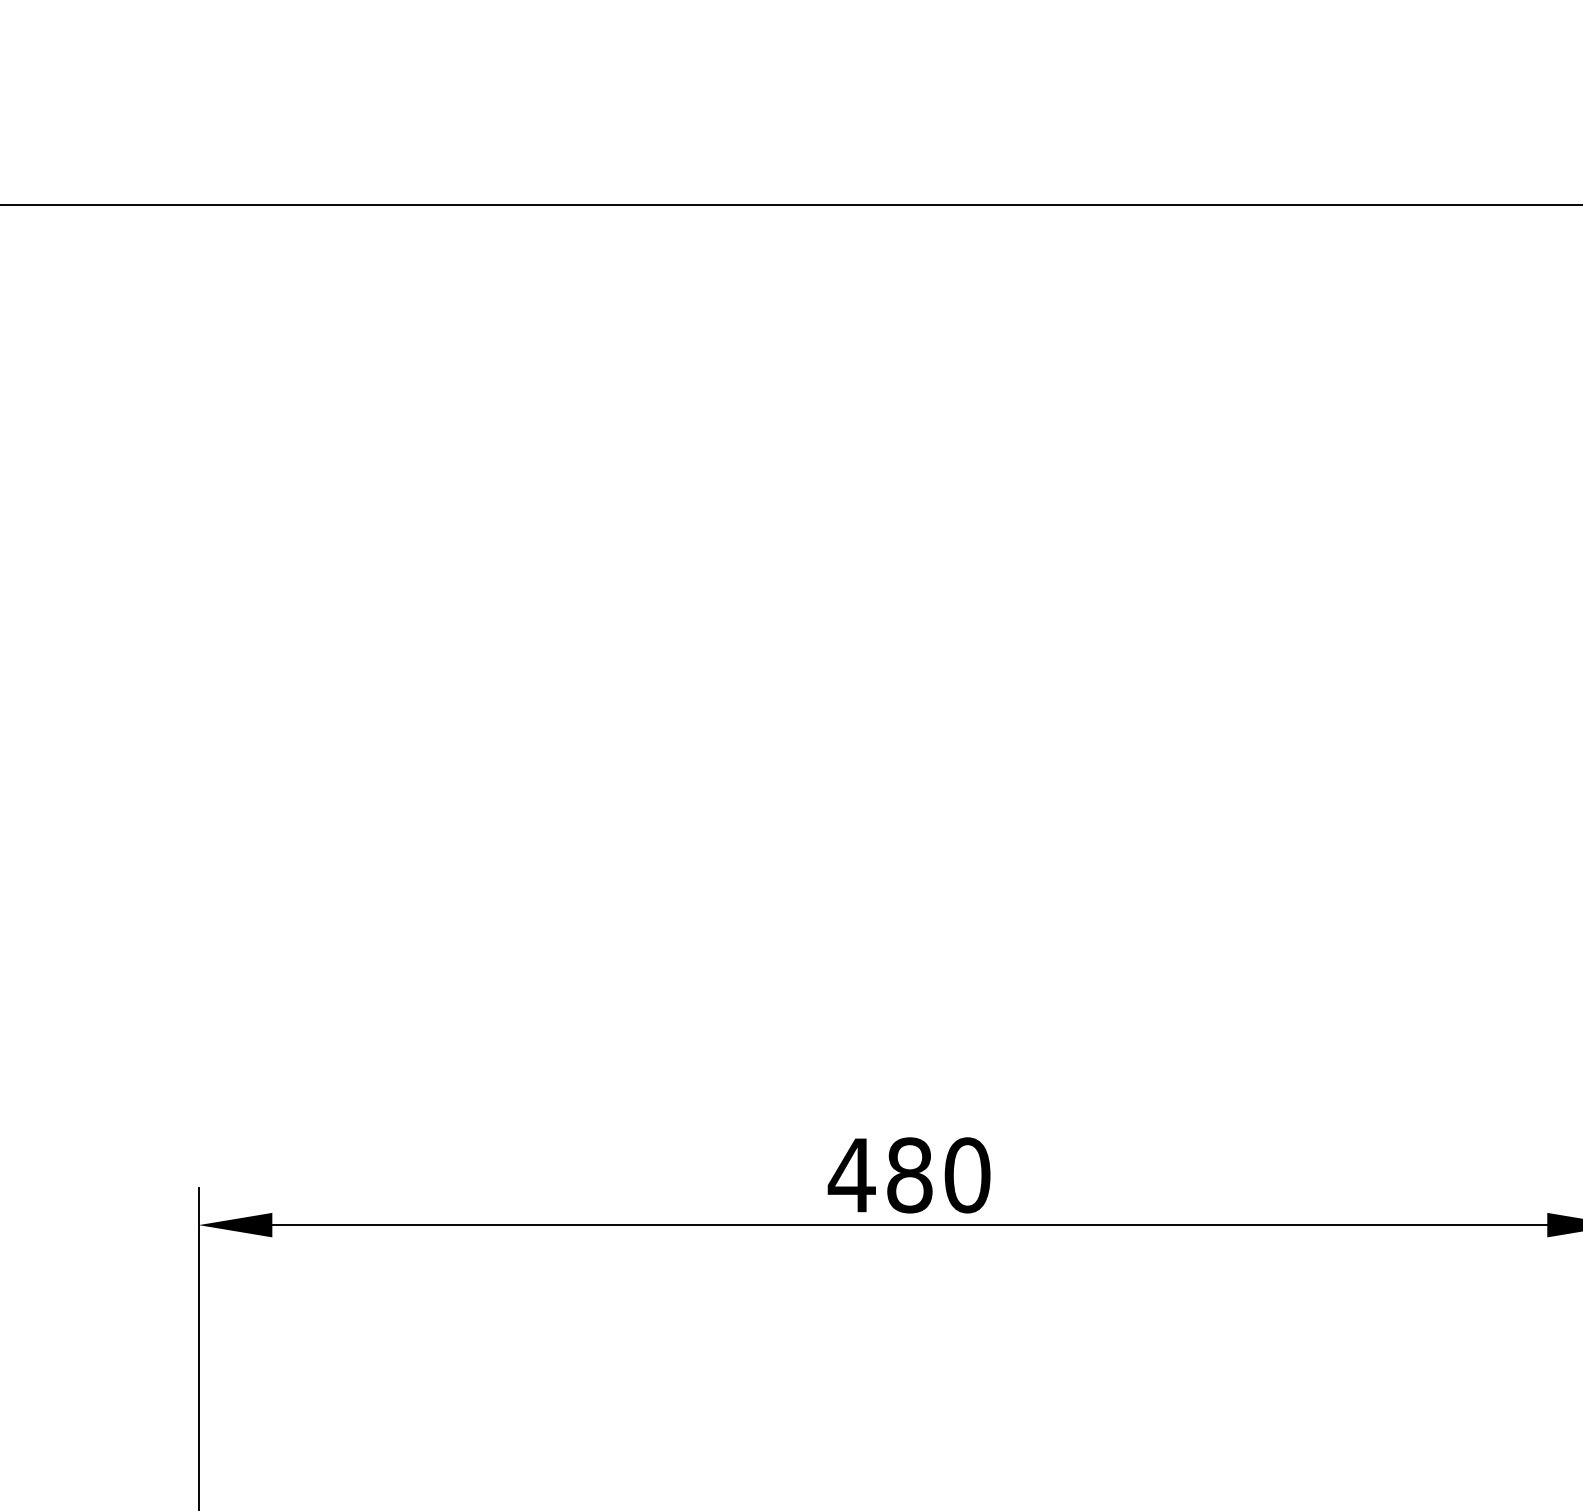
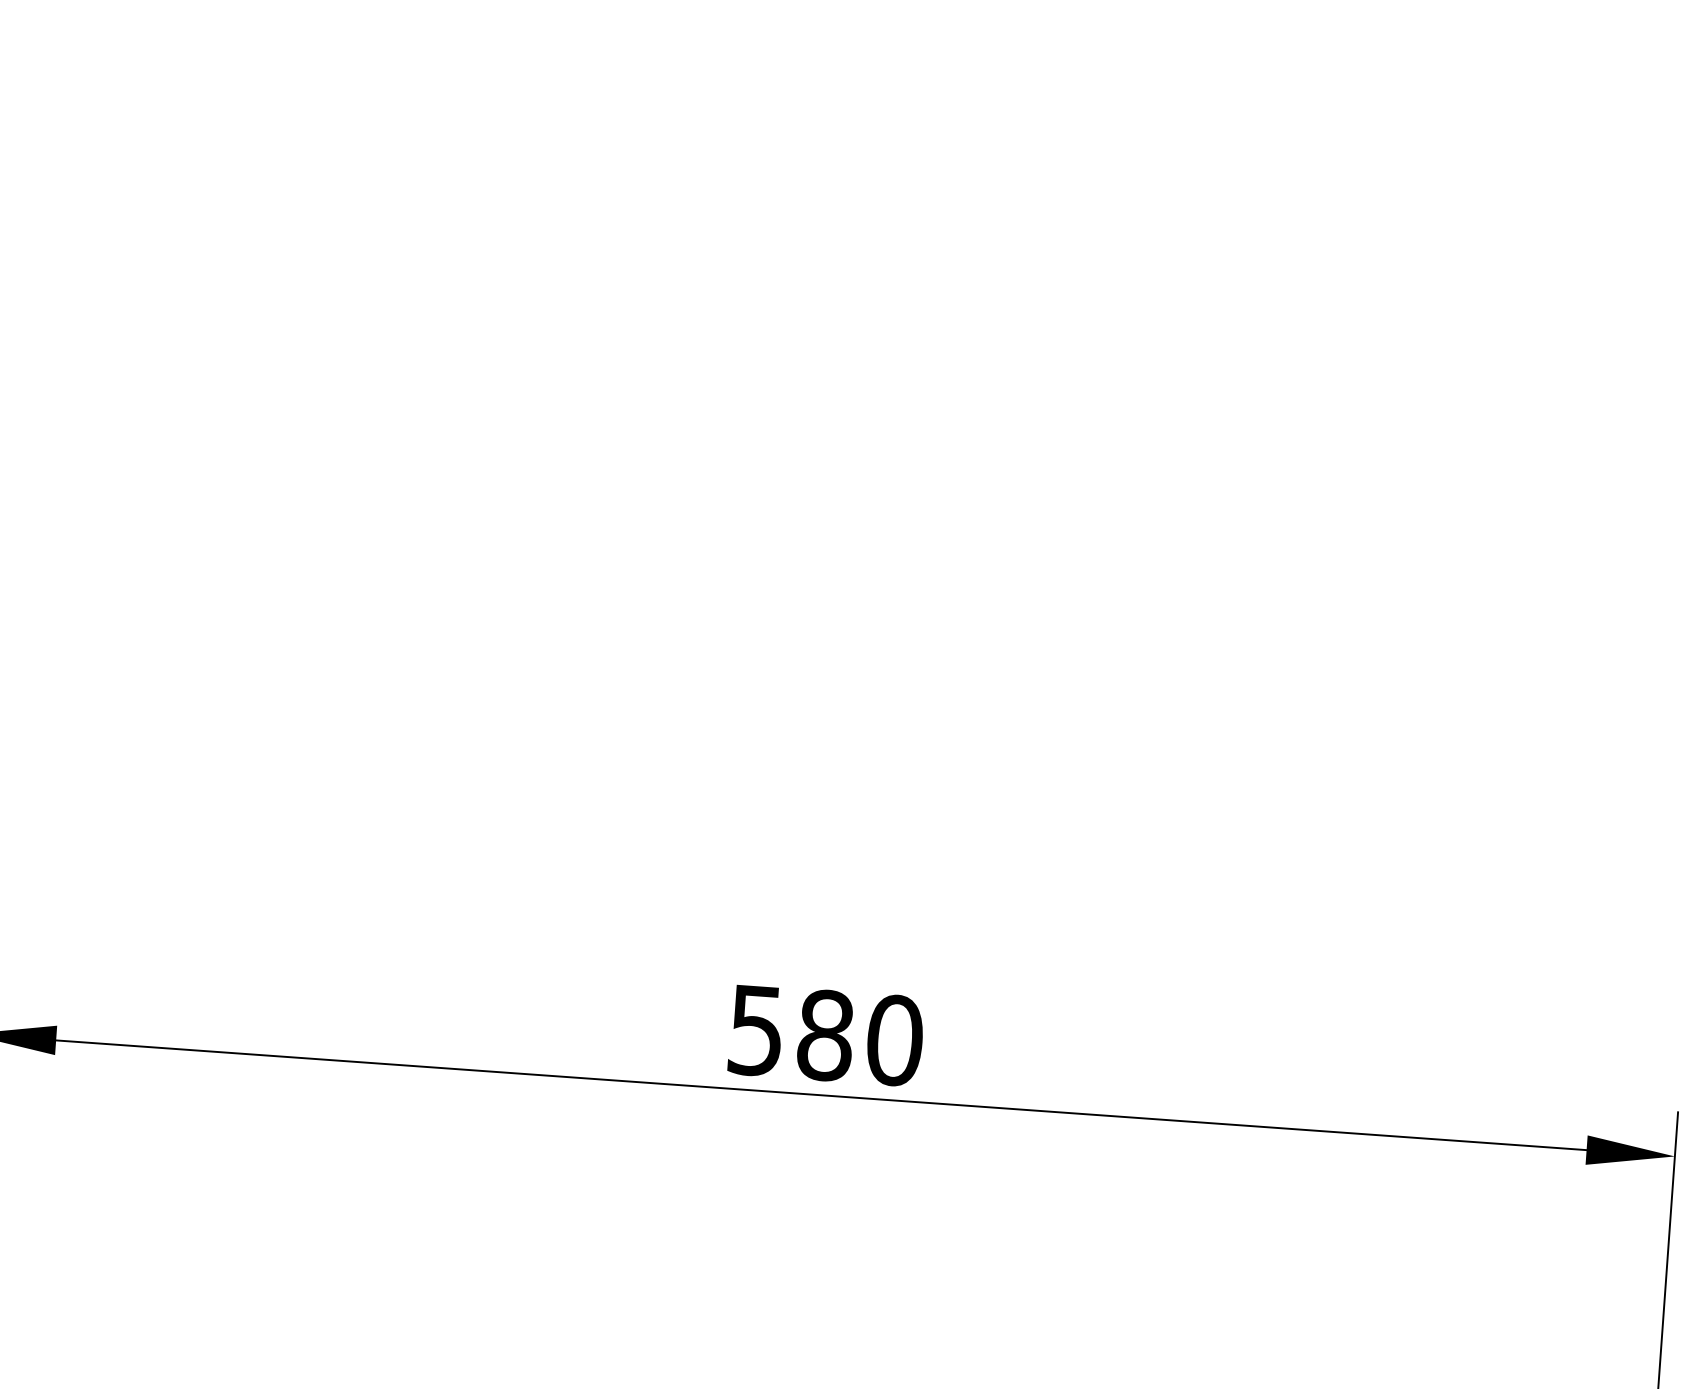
text: (851, 1175) -> (755, 1030), 480 -> 580

